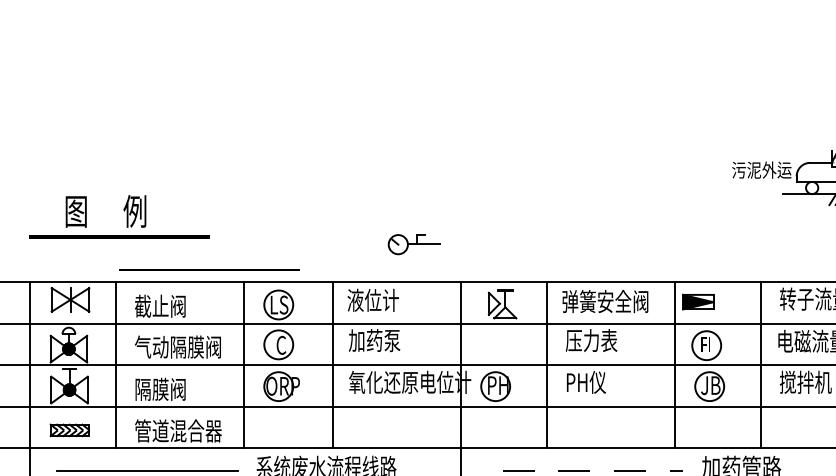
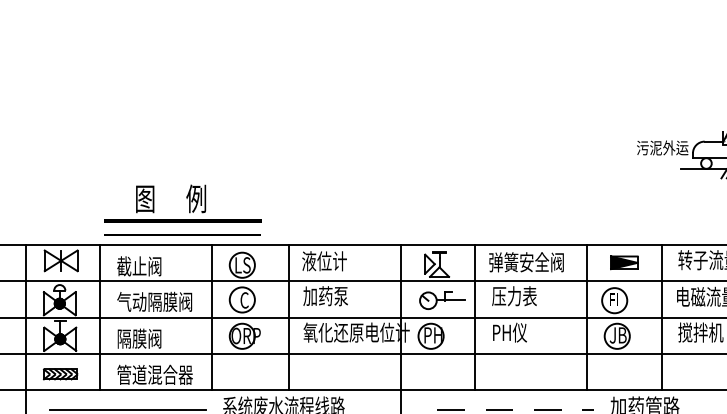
text: (119, 216) -> (182, 203), moved
part: (414, 244) -> (442, 300), moved
part: (698, 301) -> (624, 262), moved

